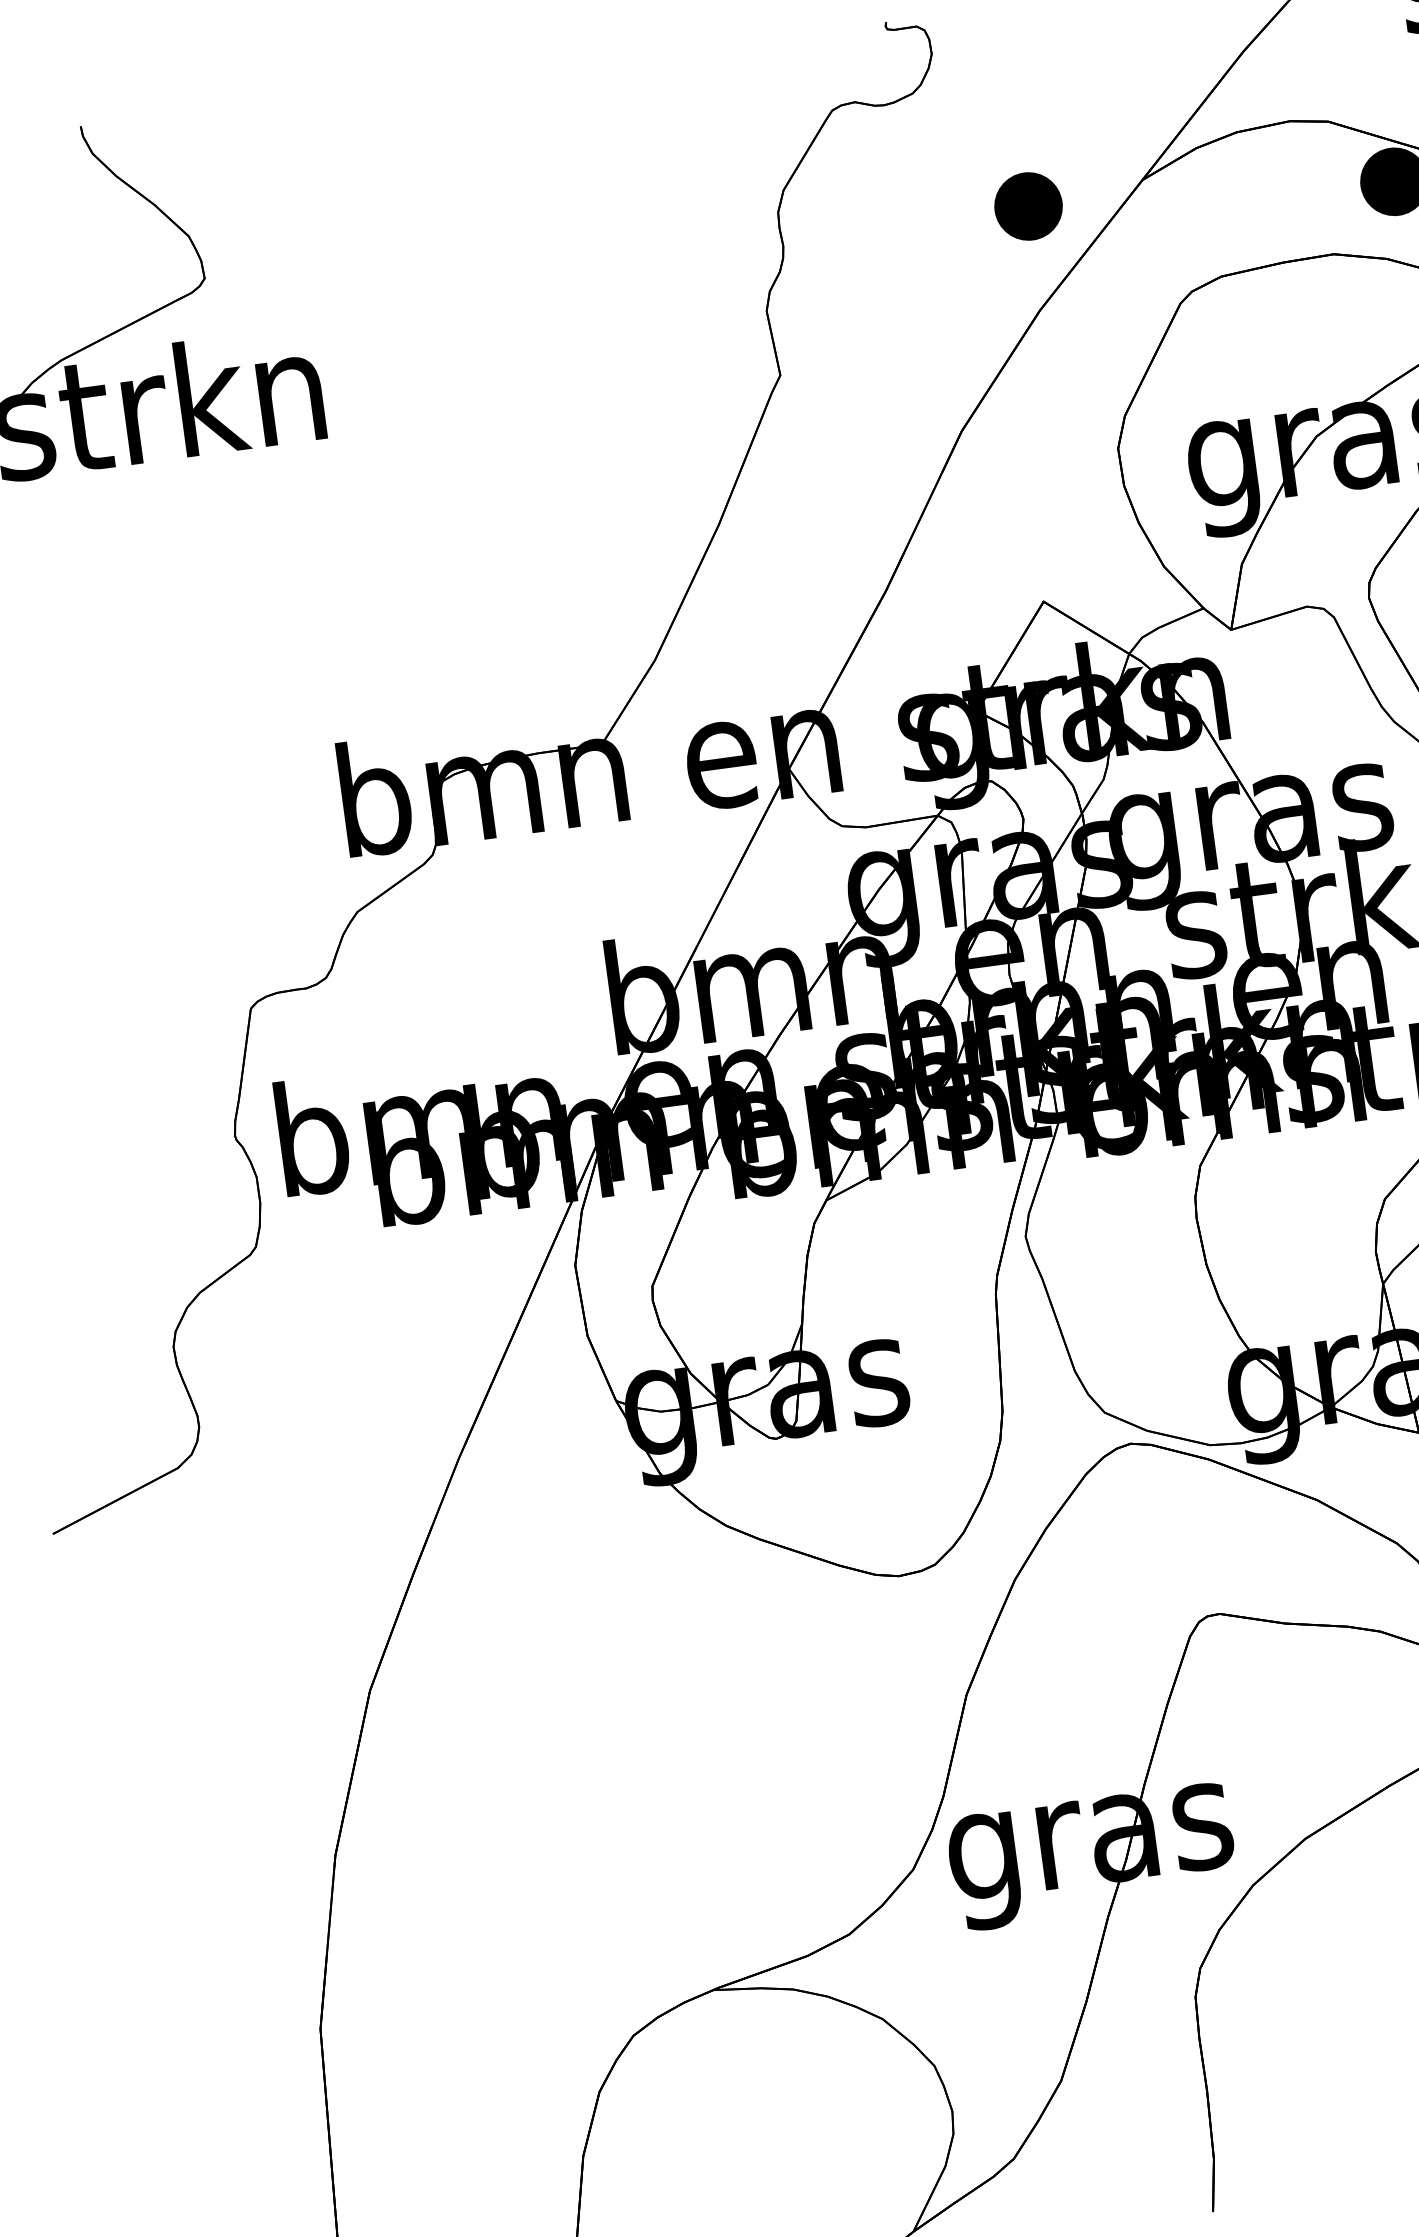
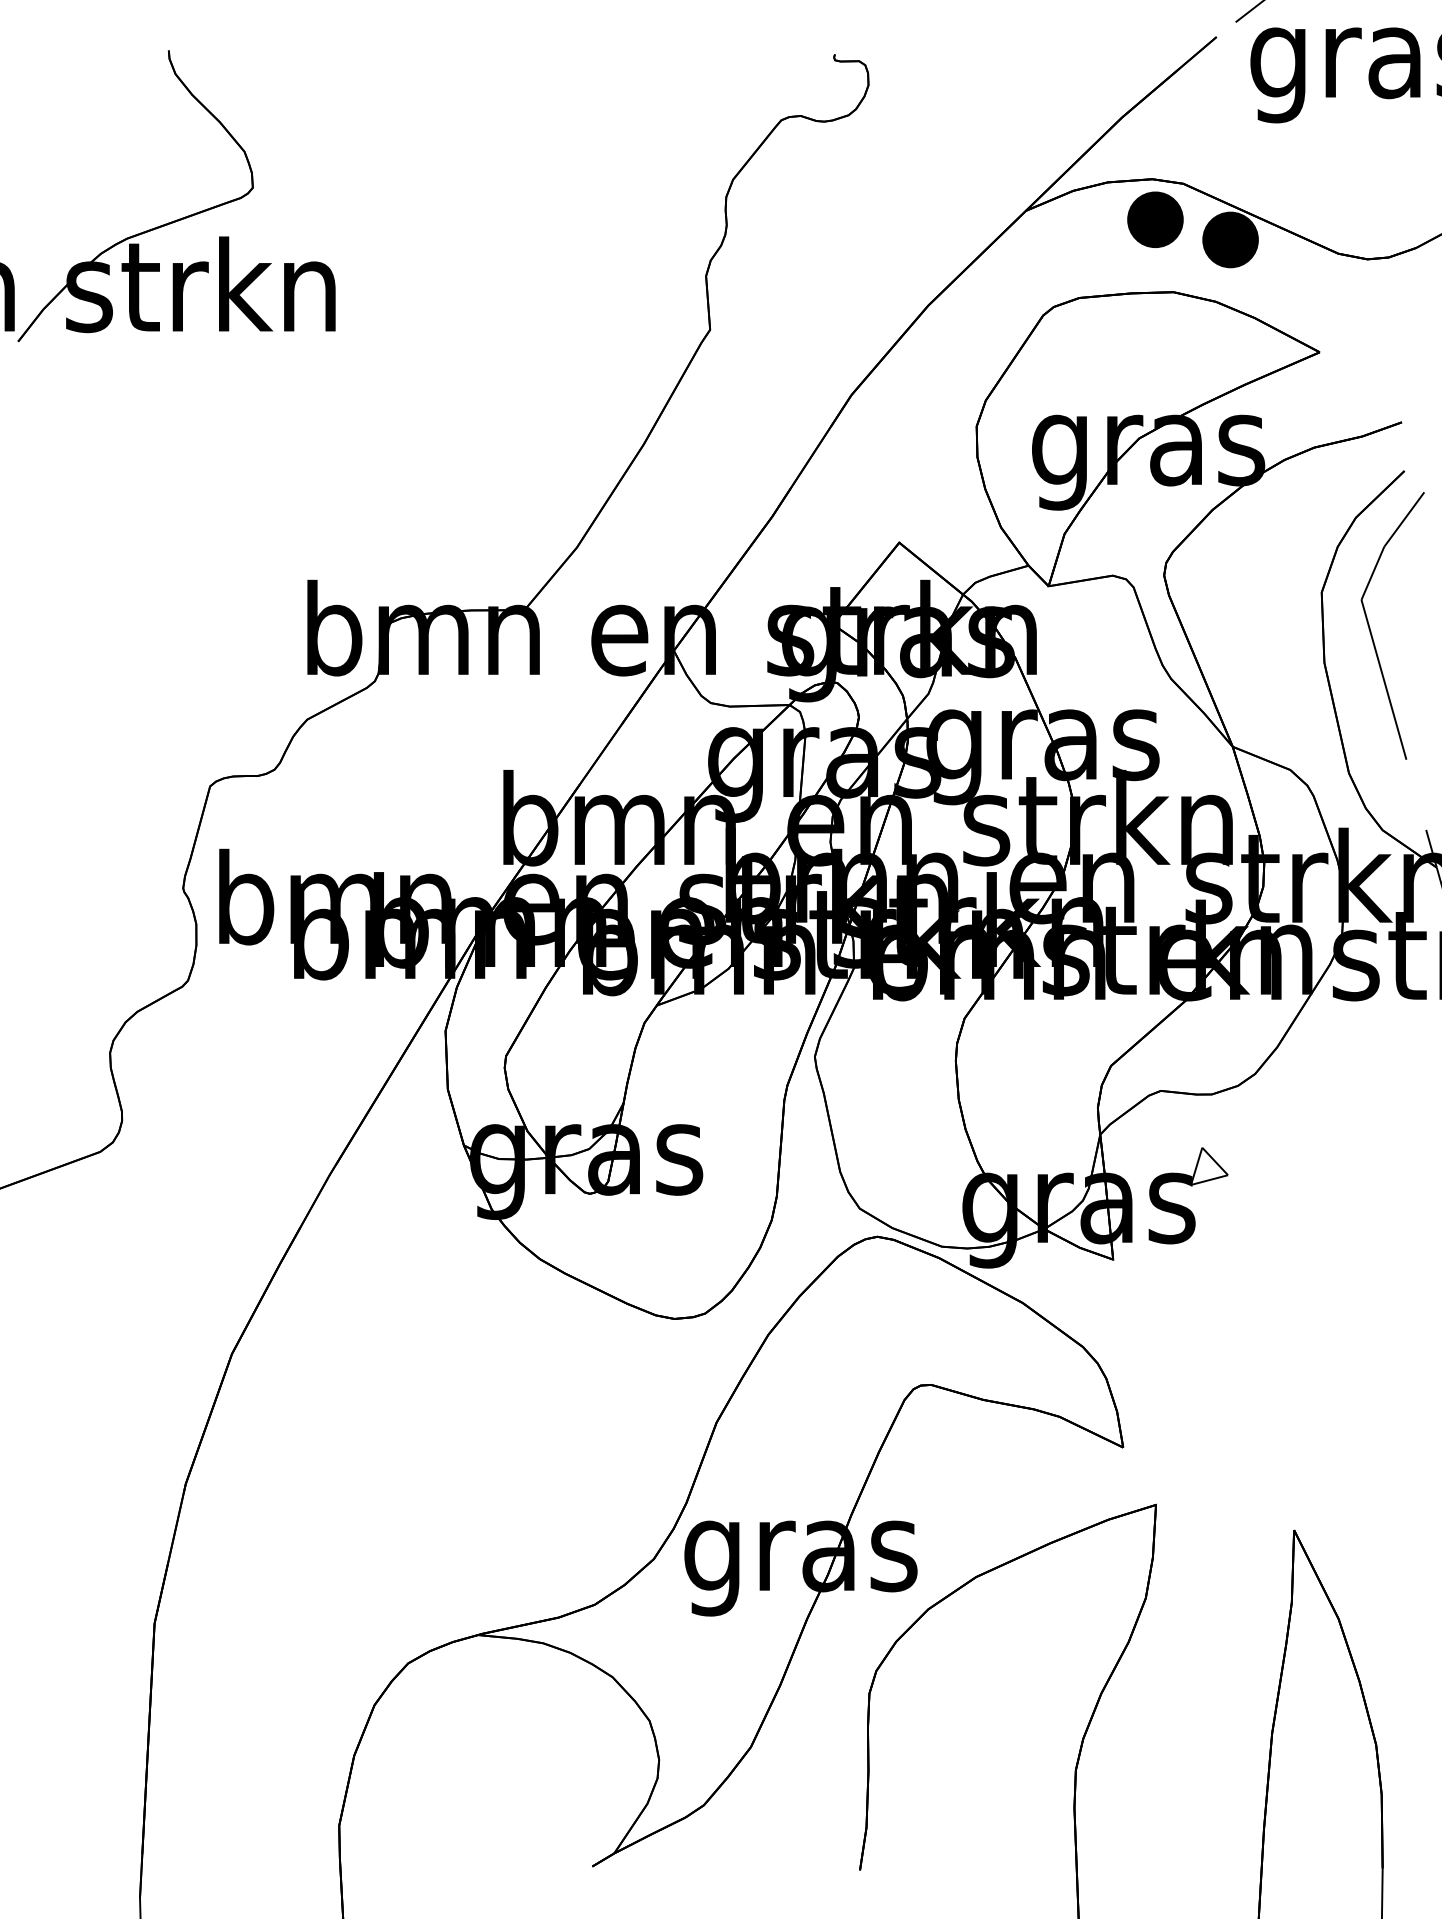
part: (1028, 206) -> (1155, 219), moved

